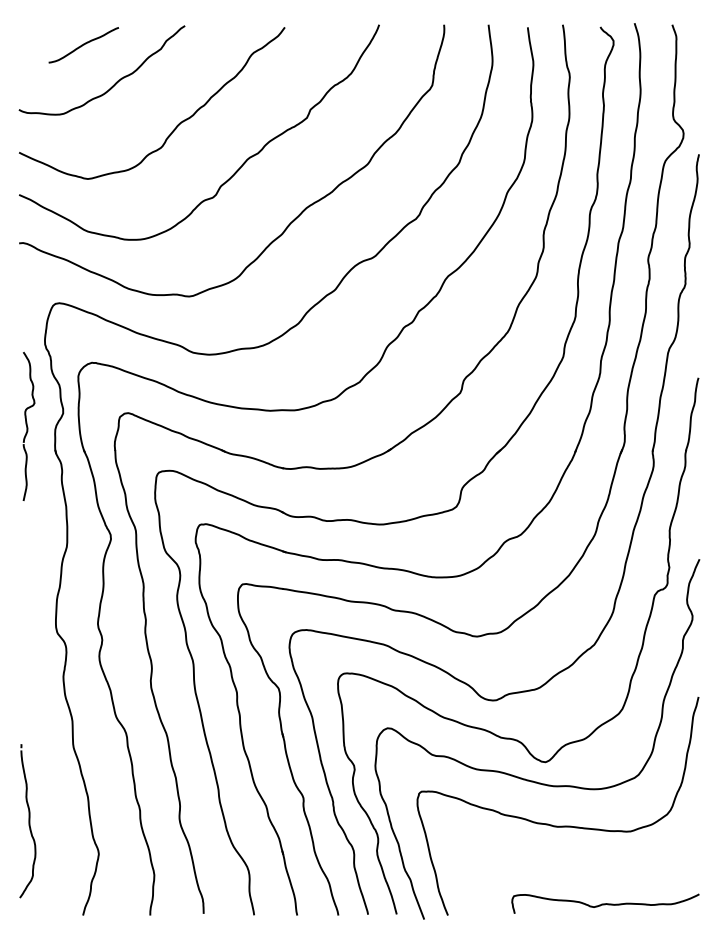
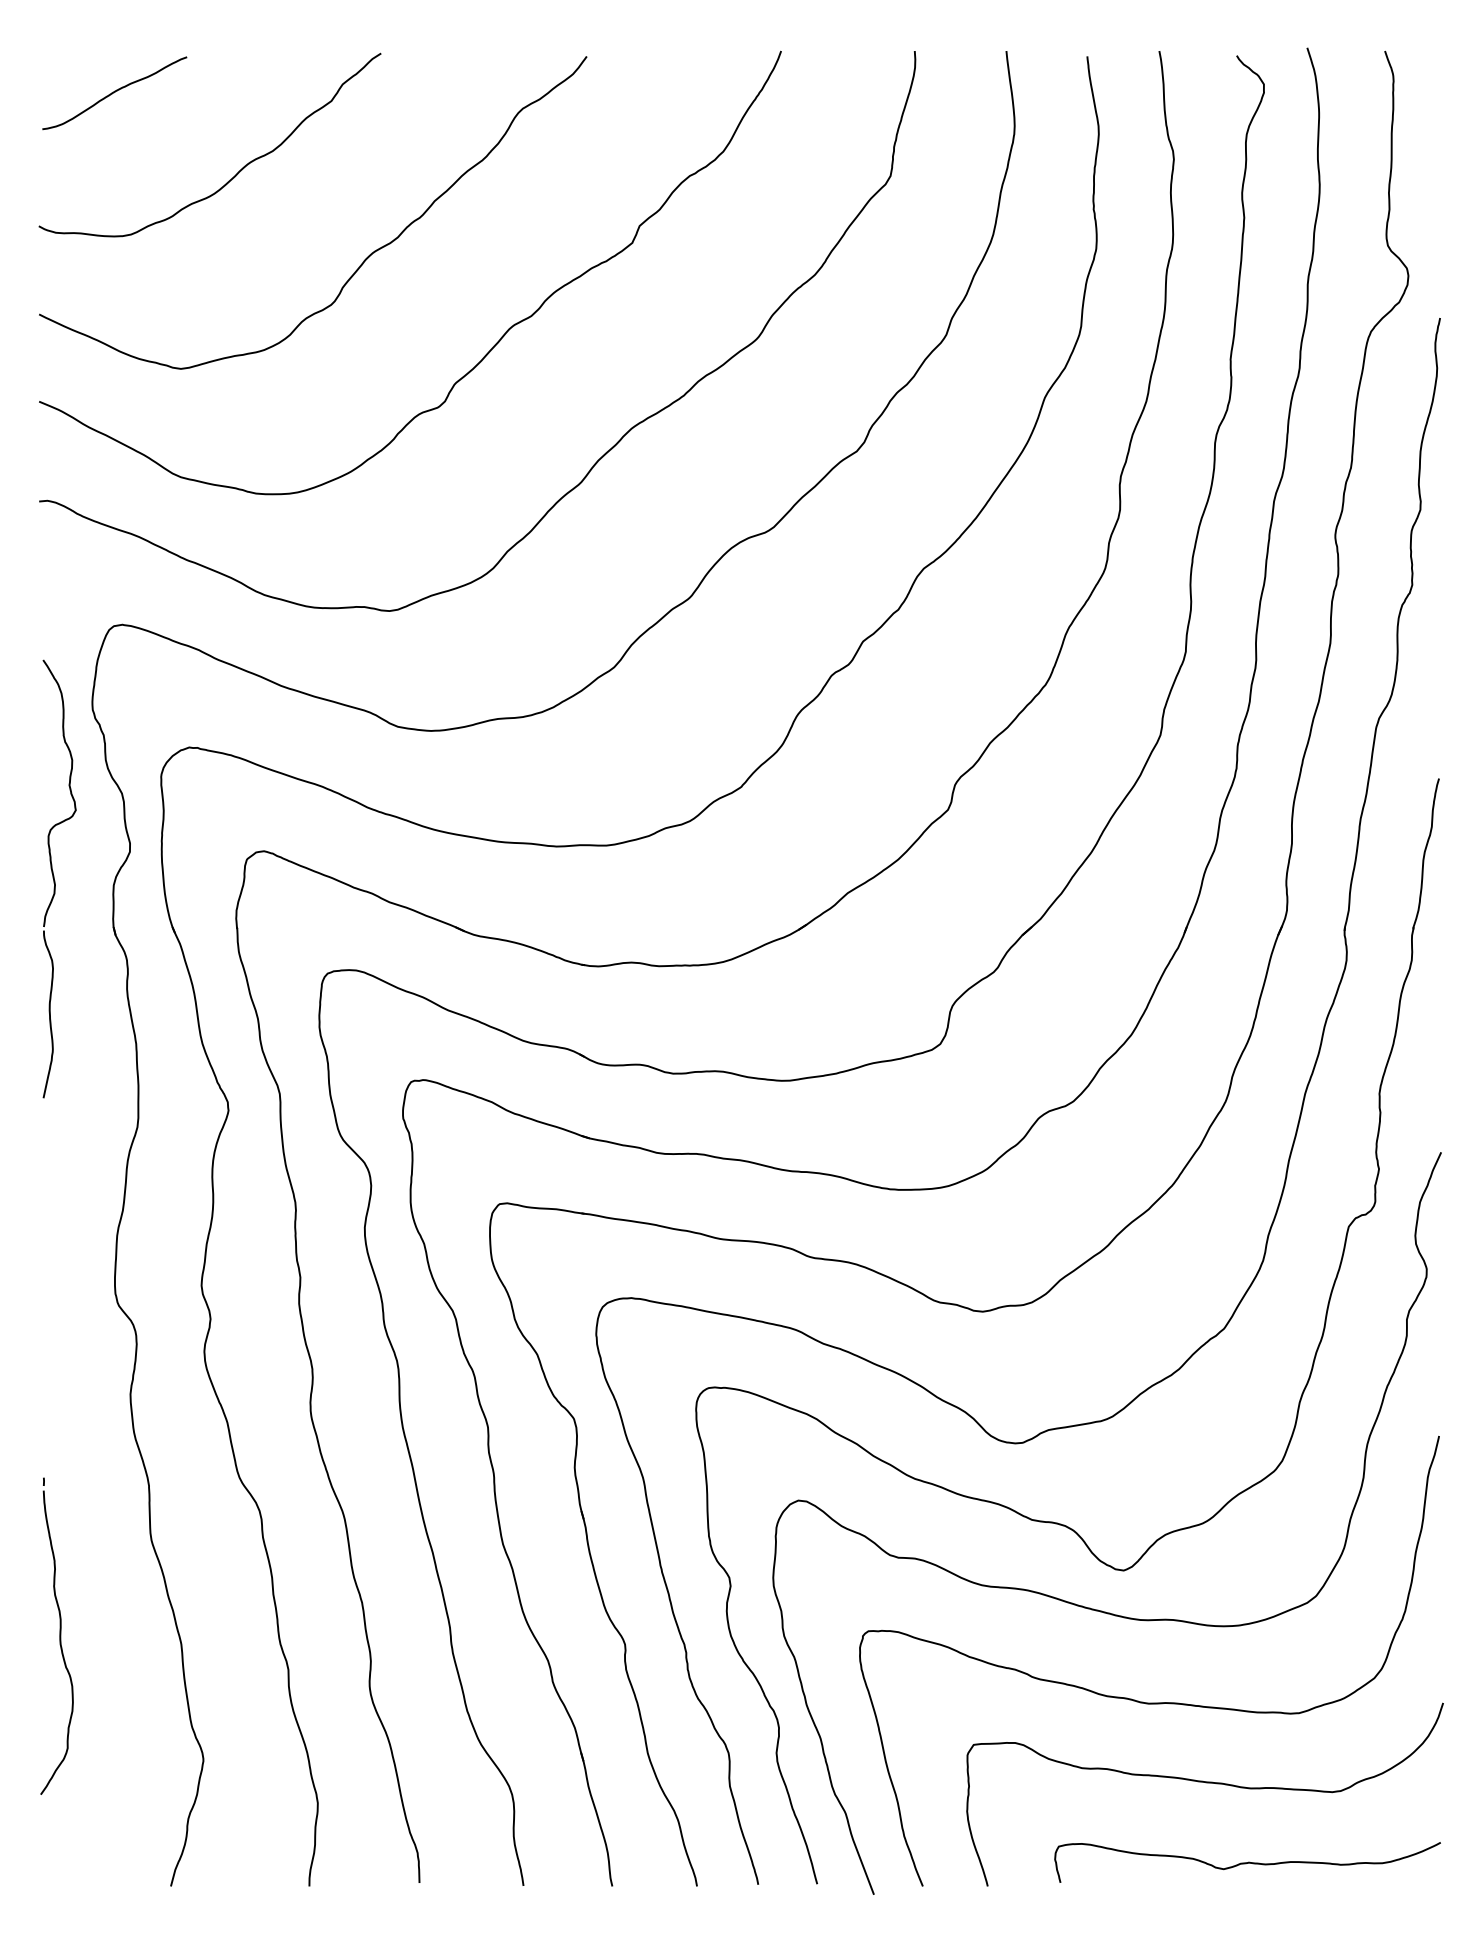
curve: (83, 45) -> (114, 93), moved
part: (28, 426) -> (58, 878), size x1.43
part: (27, 821) -> (56, 1637), moved
curve: (584, 865) -> (1204, 1783), added

